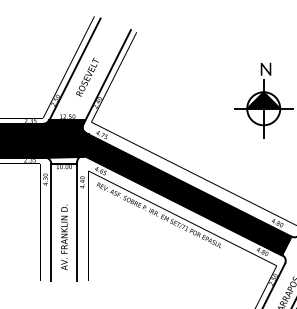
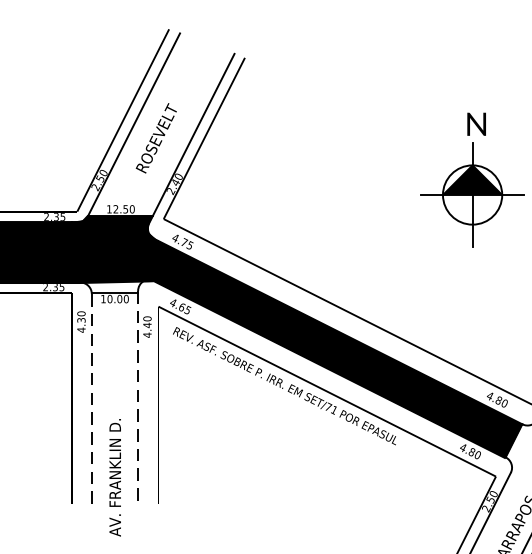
line: (51, 222) -> (92, 398), solid -> dashed
line: (77, 222) -> (138, 398), solid -> dashed
text: (64, 237) -> (115, 477), moved

